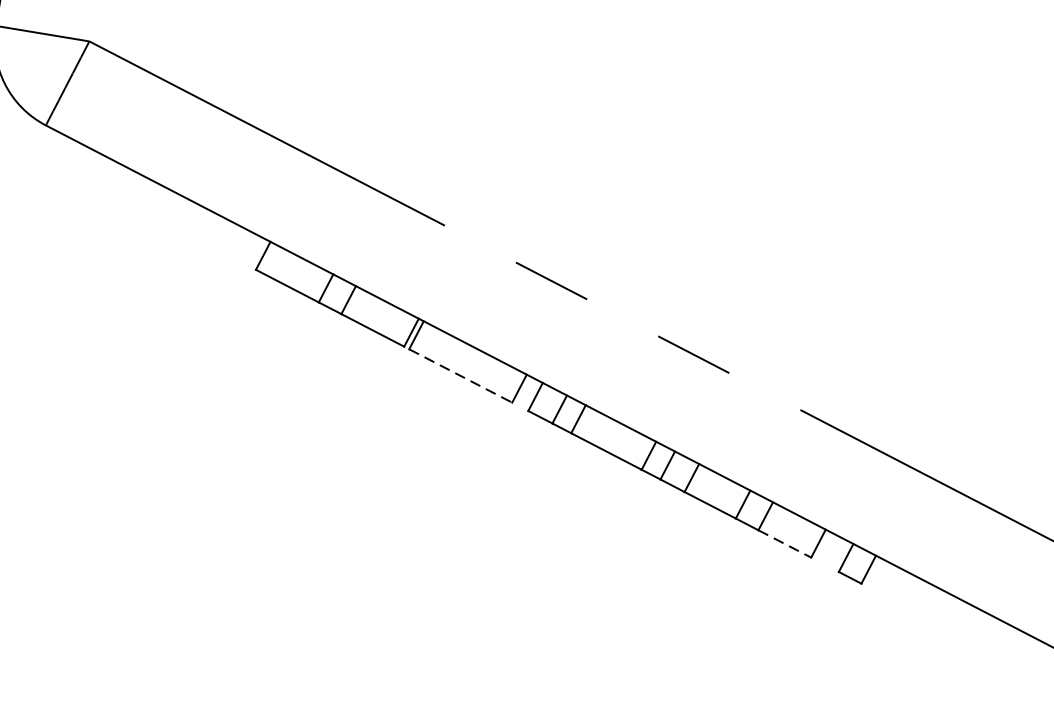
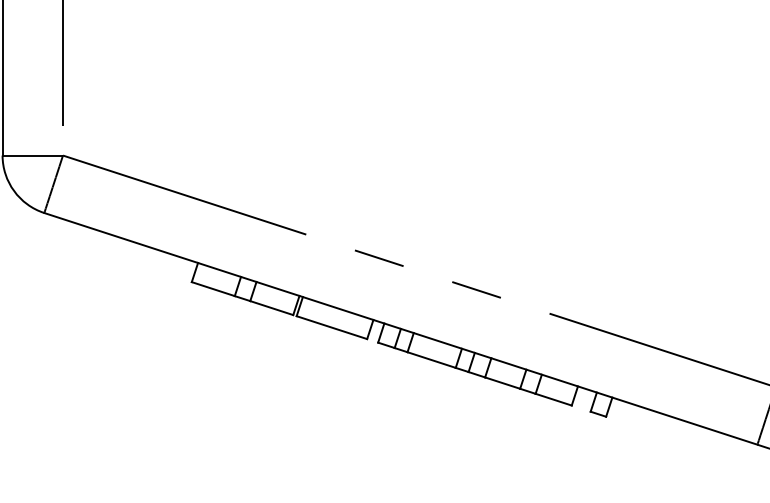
line: (461, 375) -> (332, 327), dashed -> solid
line: (784, 543) -> (553, 399), dashed -> solid

